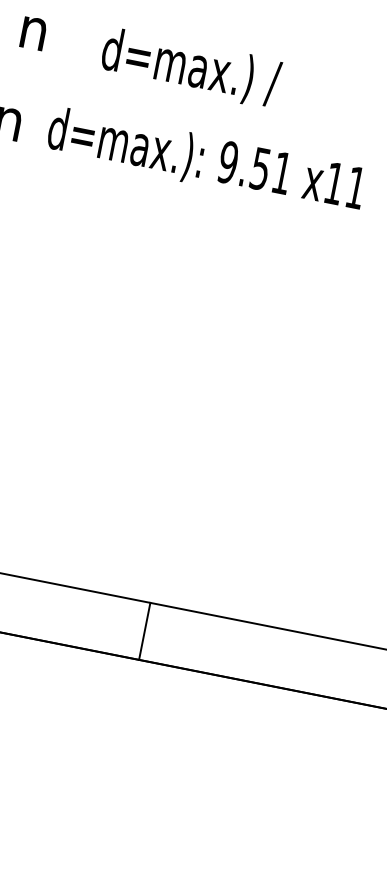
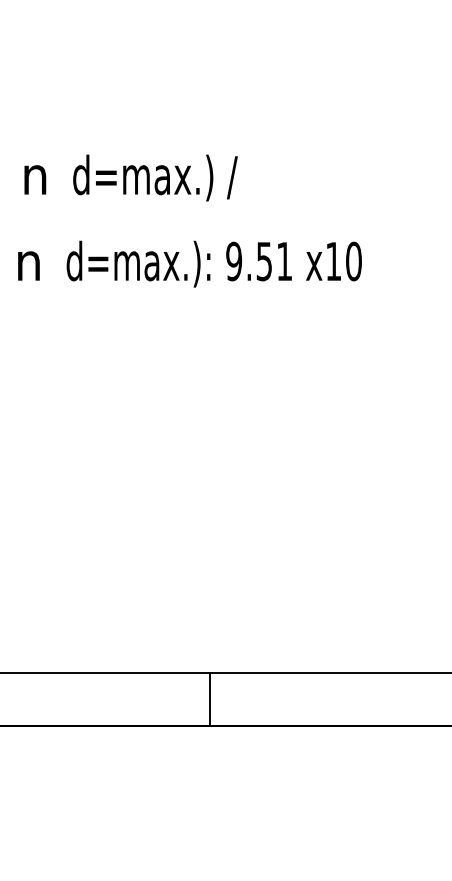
text: (191, 67) -> (155, 177), moved
text: (355, 187) -> (353, 261), x11 -> x10
line: (144, 631) -> (210, 699), moved

